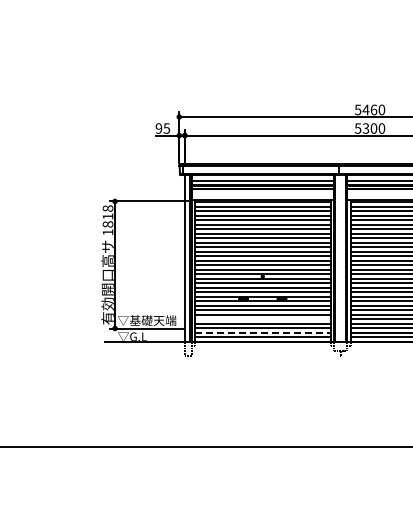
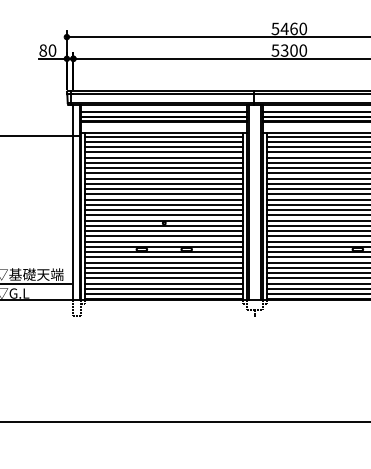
text: (162, 128) -> (47, 50), 95 -> 80
line: (262, 319) -> (163, 273), added
line: (262, 332) -> (163, 288), dashed -> solid

